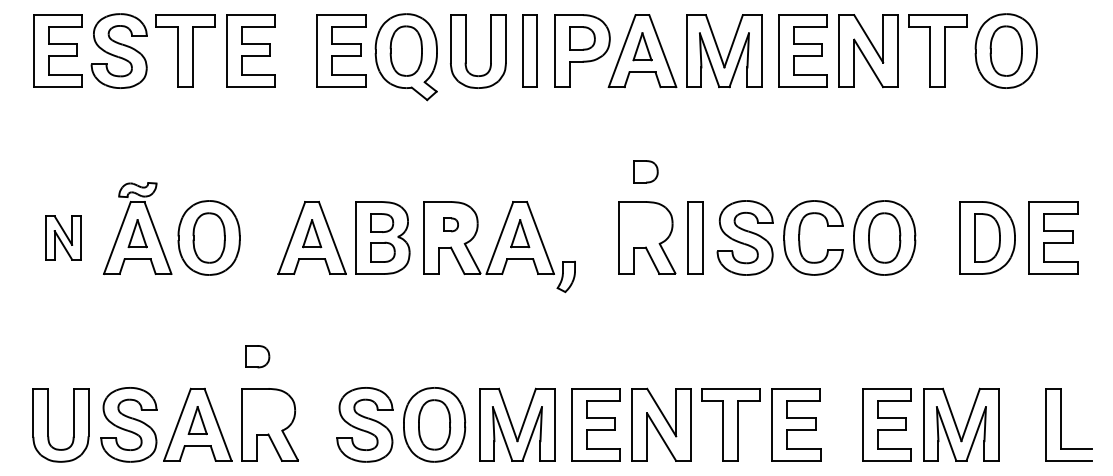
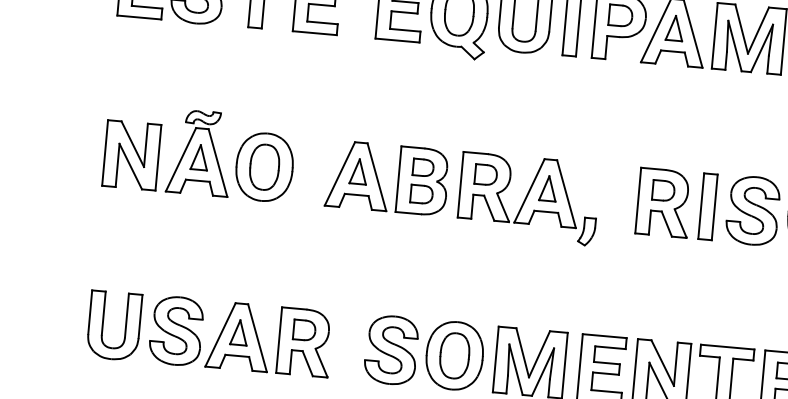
part: (645, 171) -> (663, 190), moved
part: (450, 224) -> (485, 174), size x1.67
part: (63, 237) -> (131, 154), size x1.67
part: (257, 356) -> (304, 330), moved

